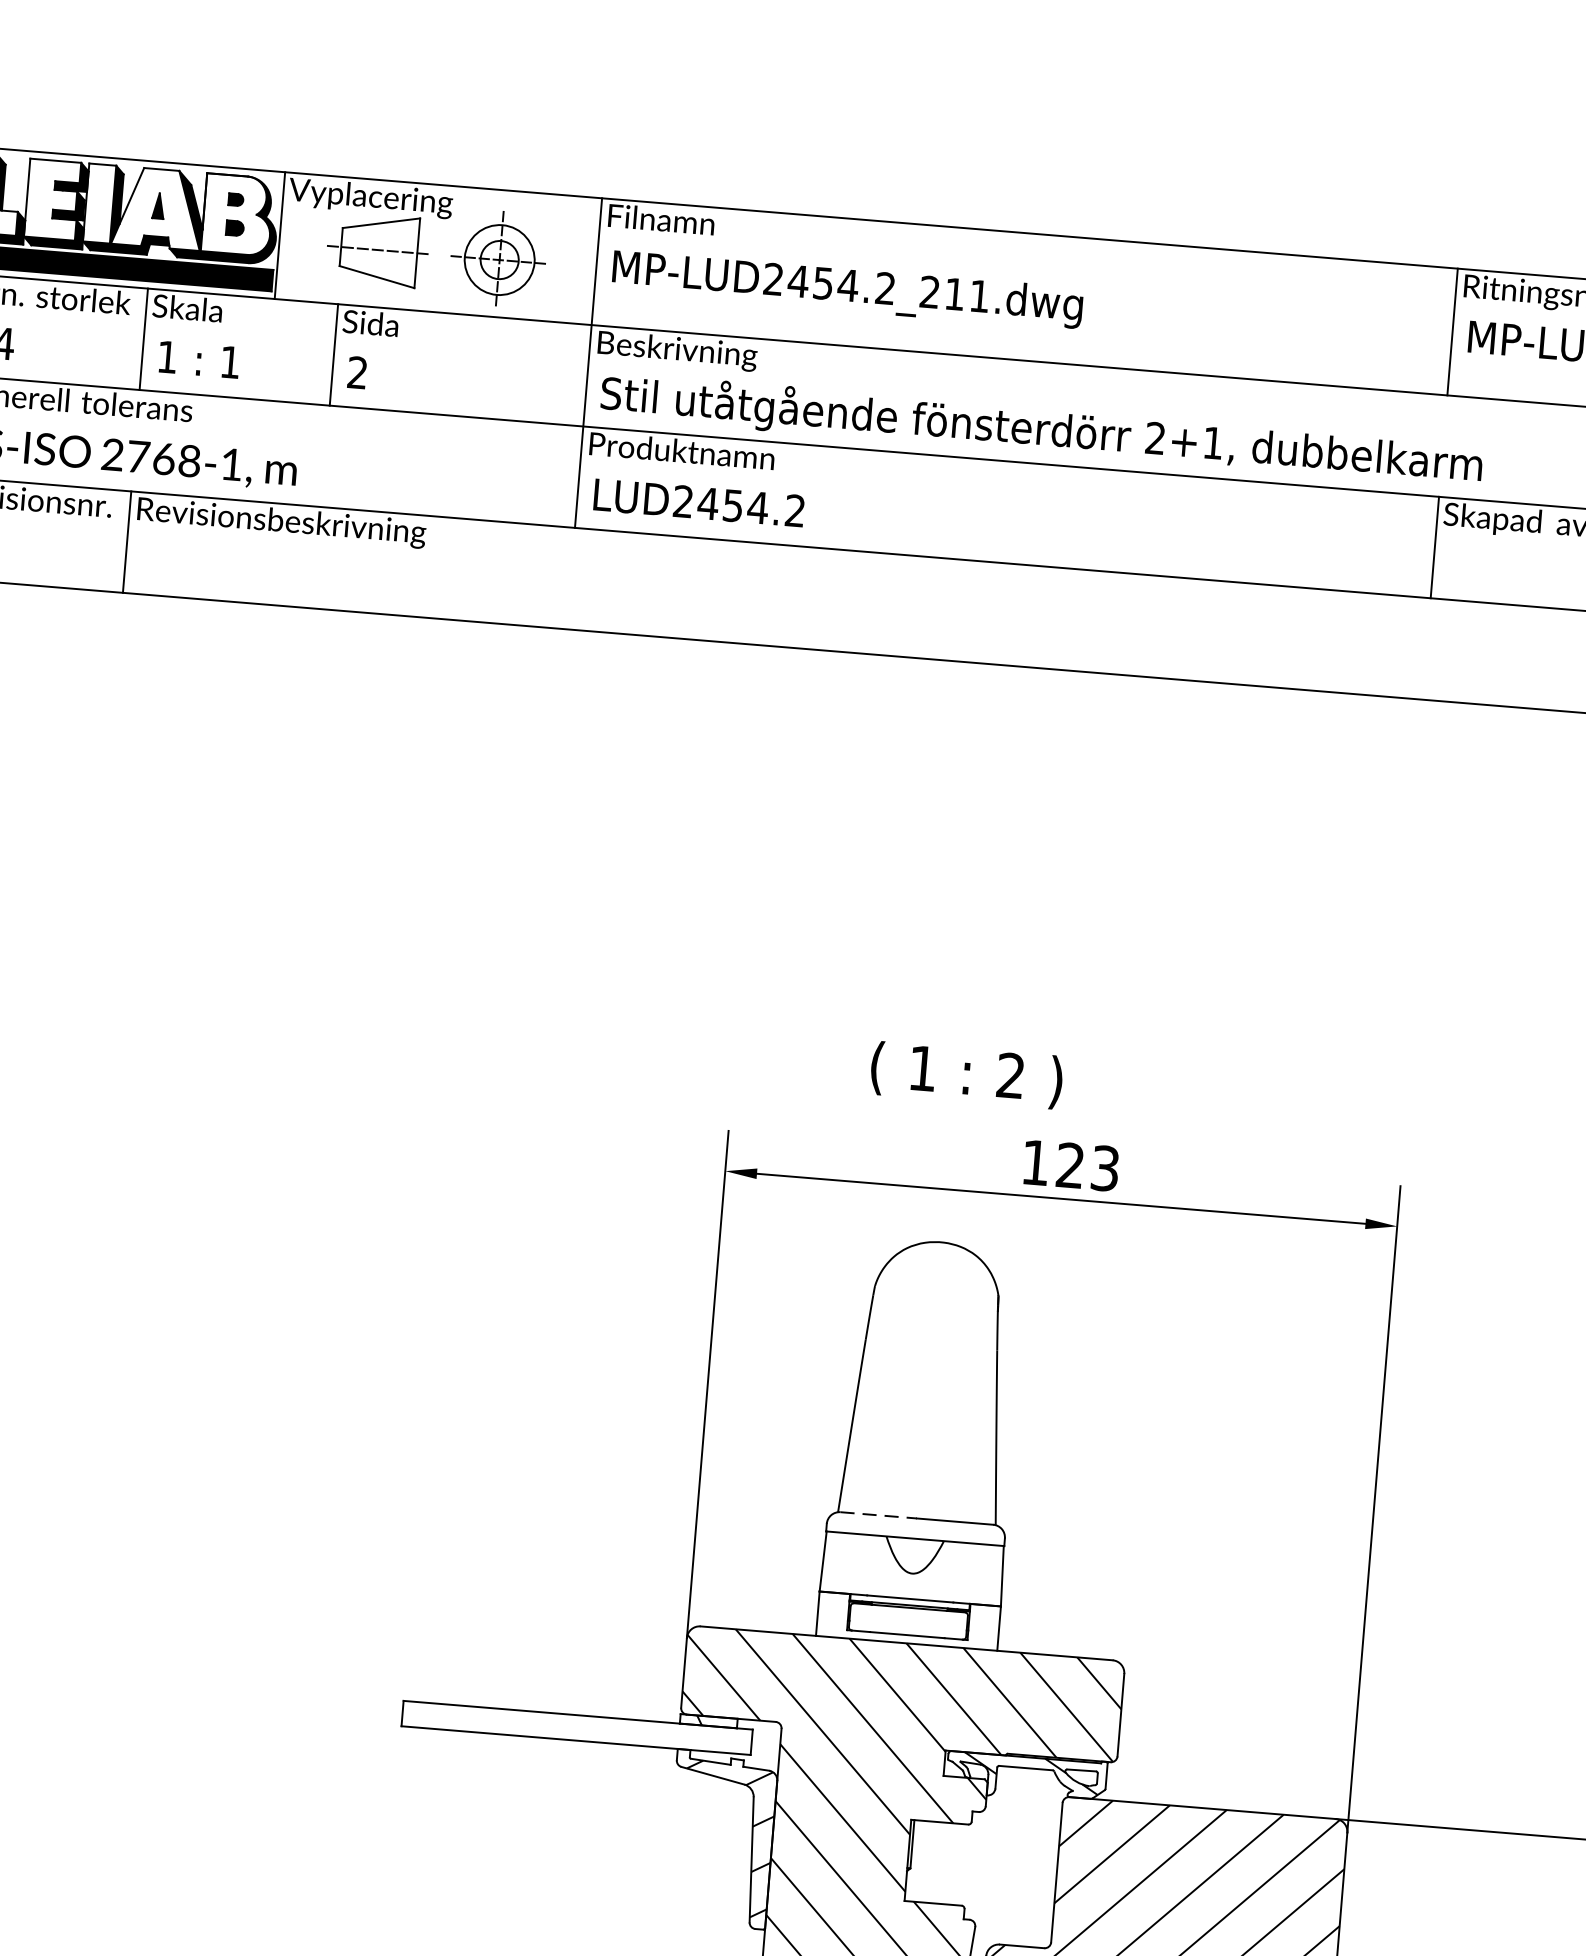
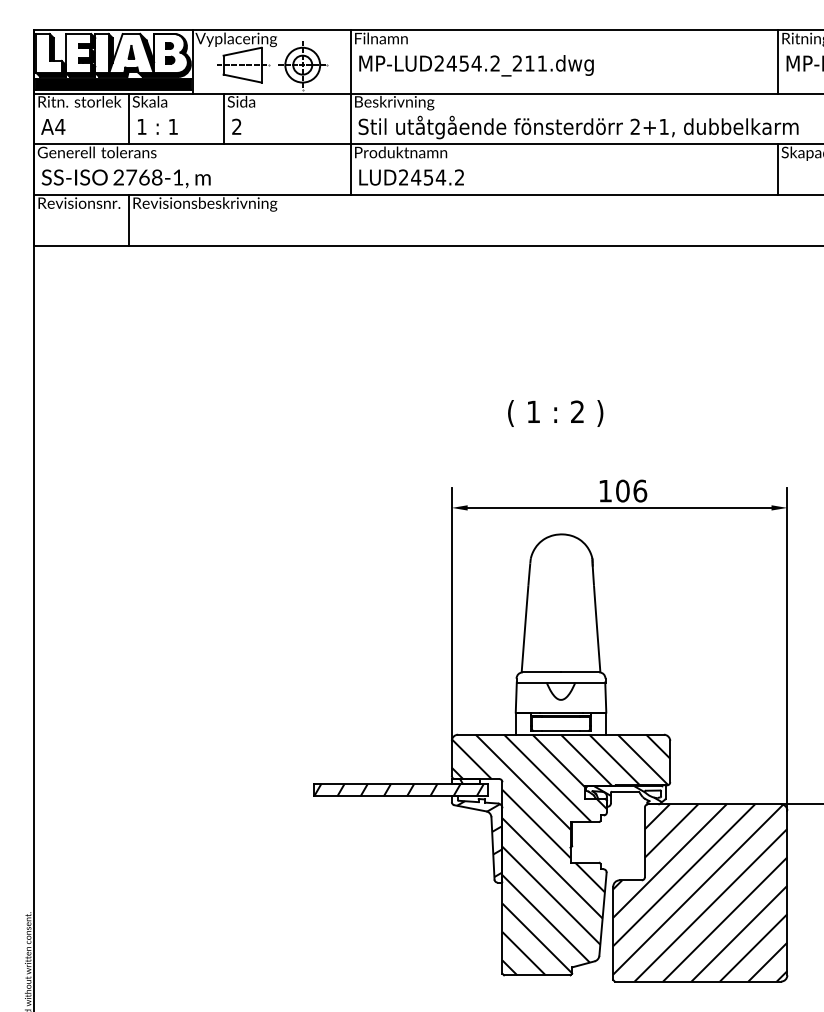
text: (966, 1075) -> (555, 413), moved
text: (1087, 1165) -> (631, 490), 123 -> 106
line: (879, 1515) -> (542, 672), dashed -> solid
hatch: (572, 1726) -> (398, 789), added

